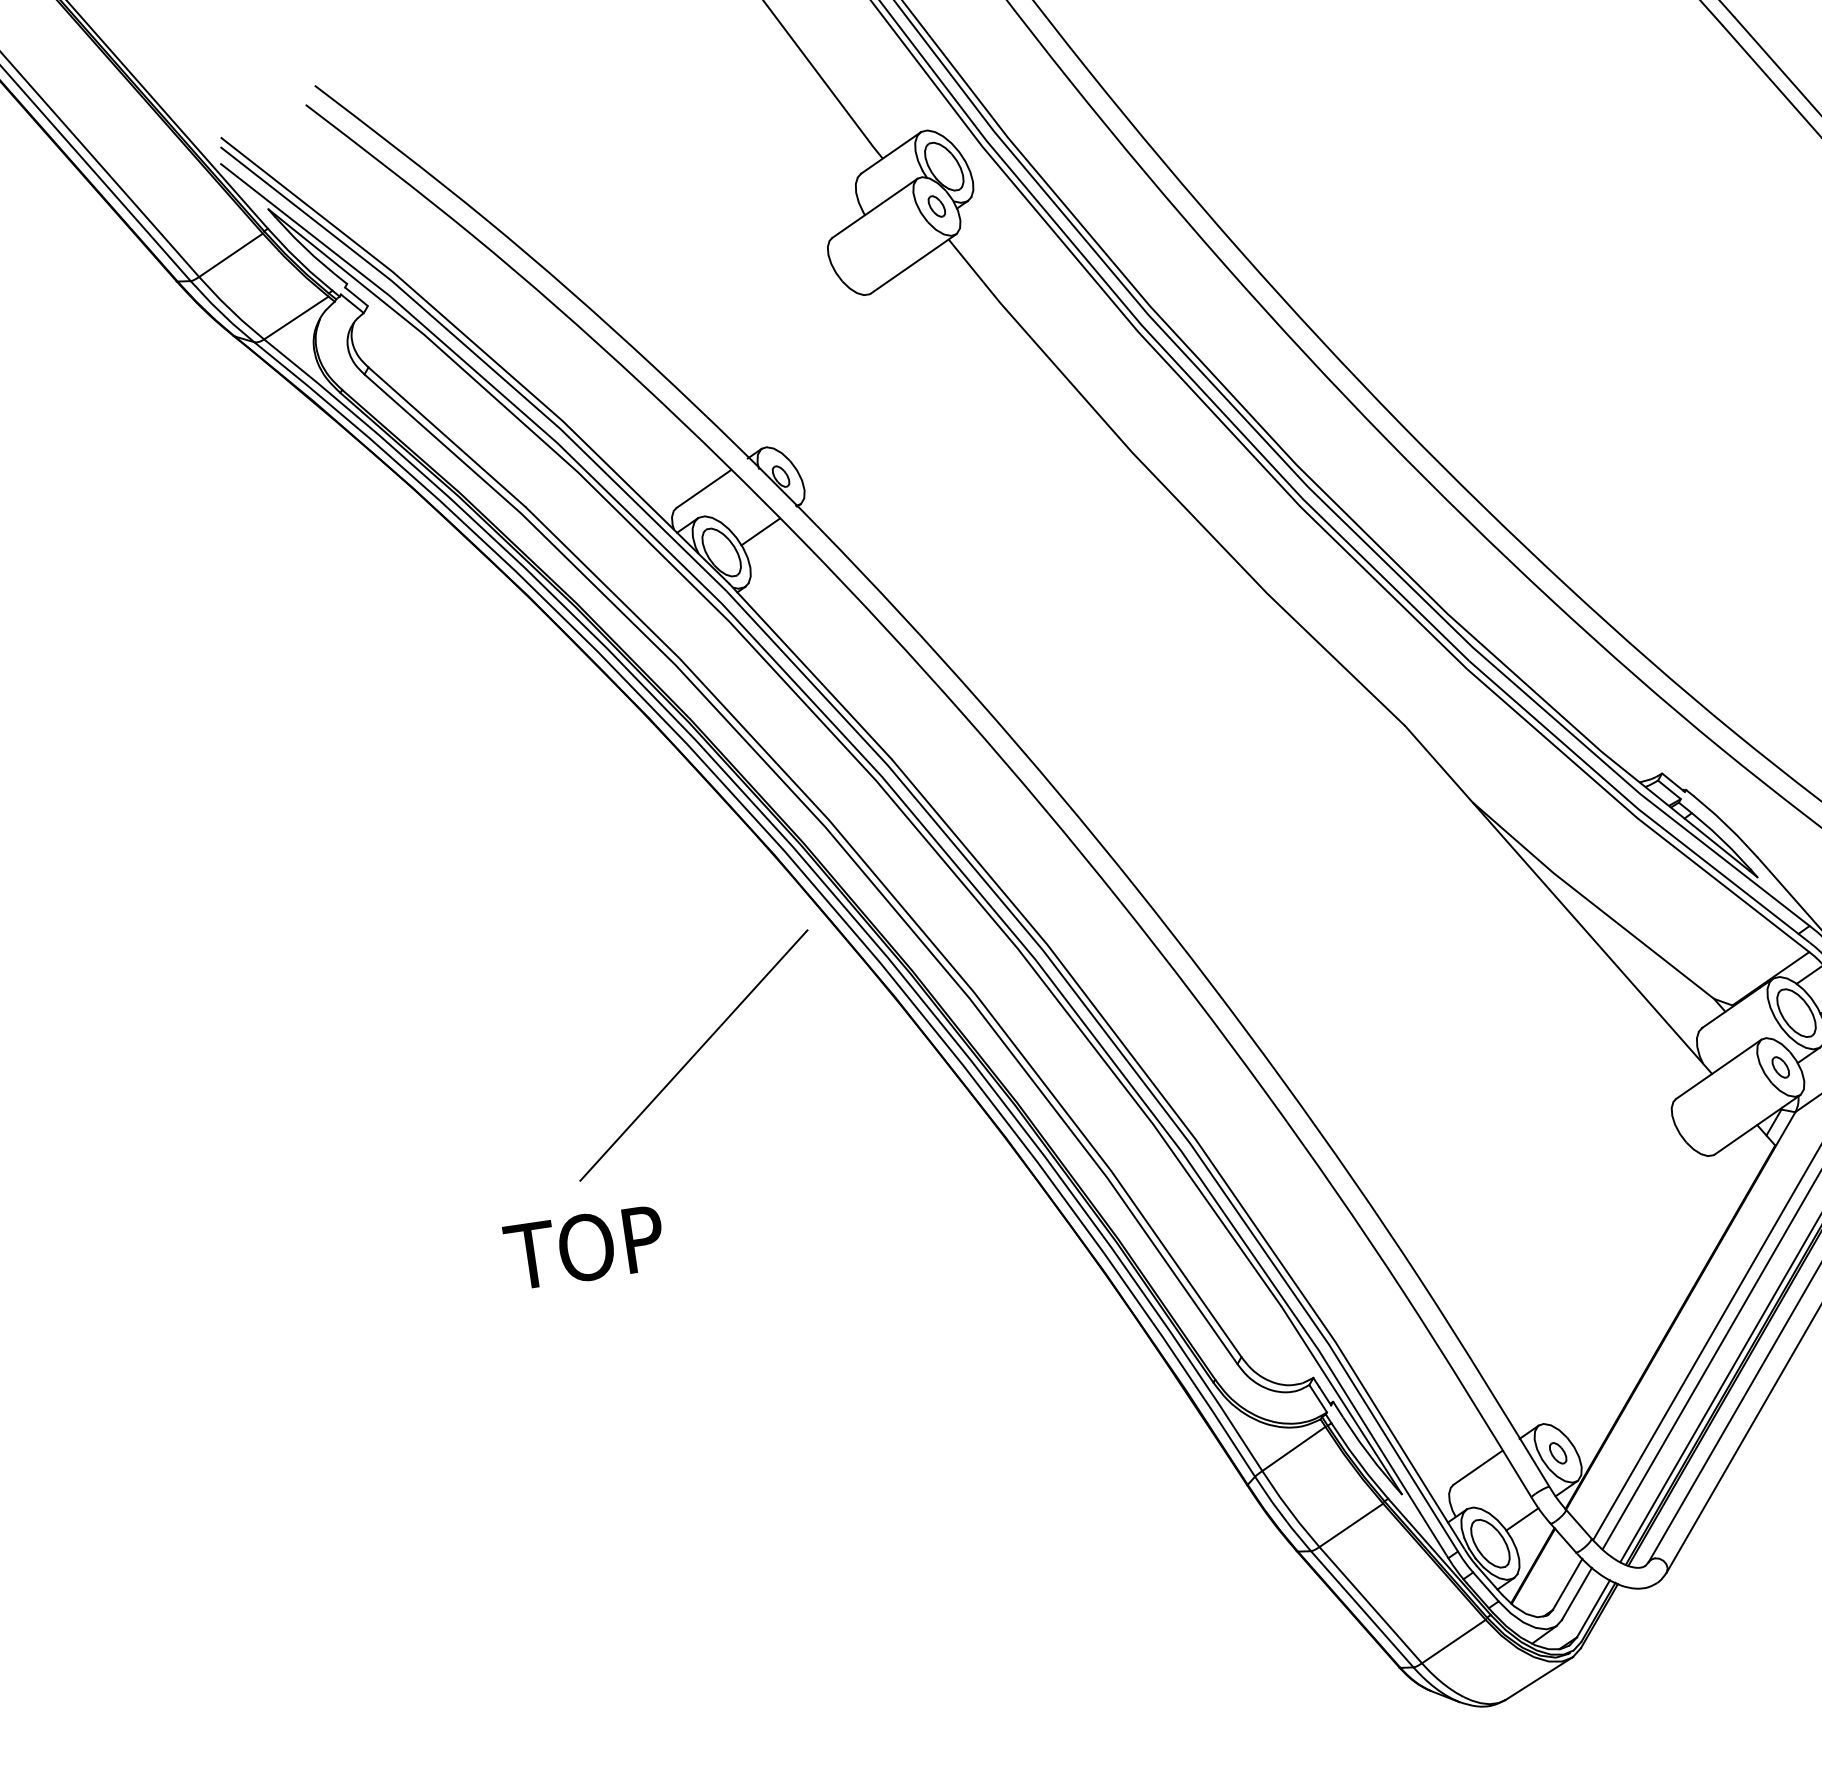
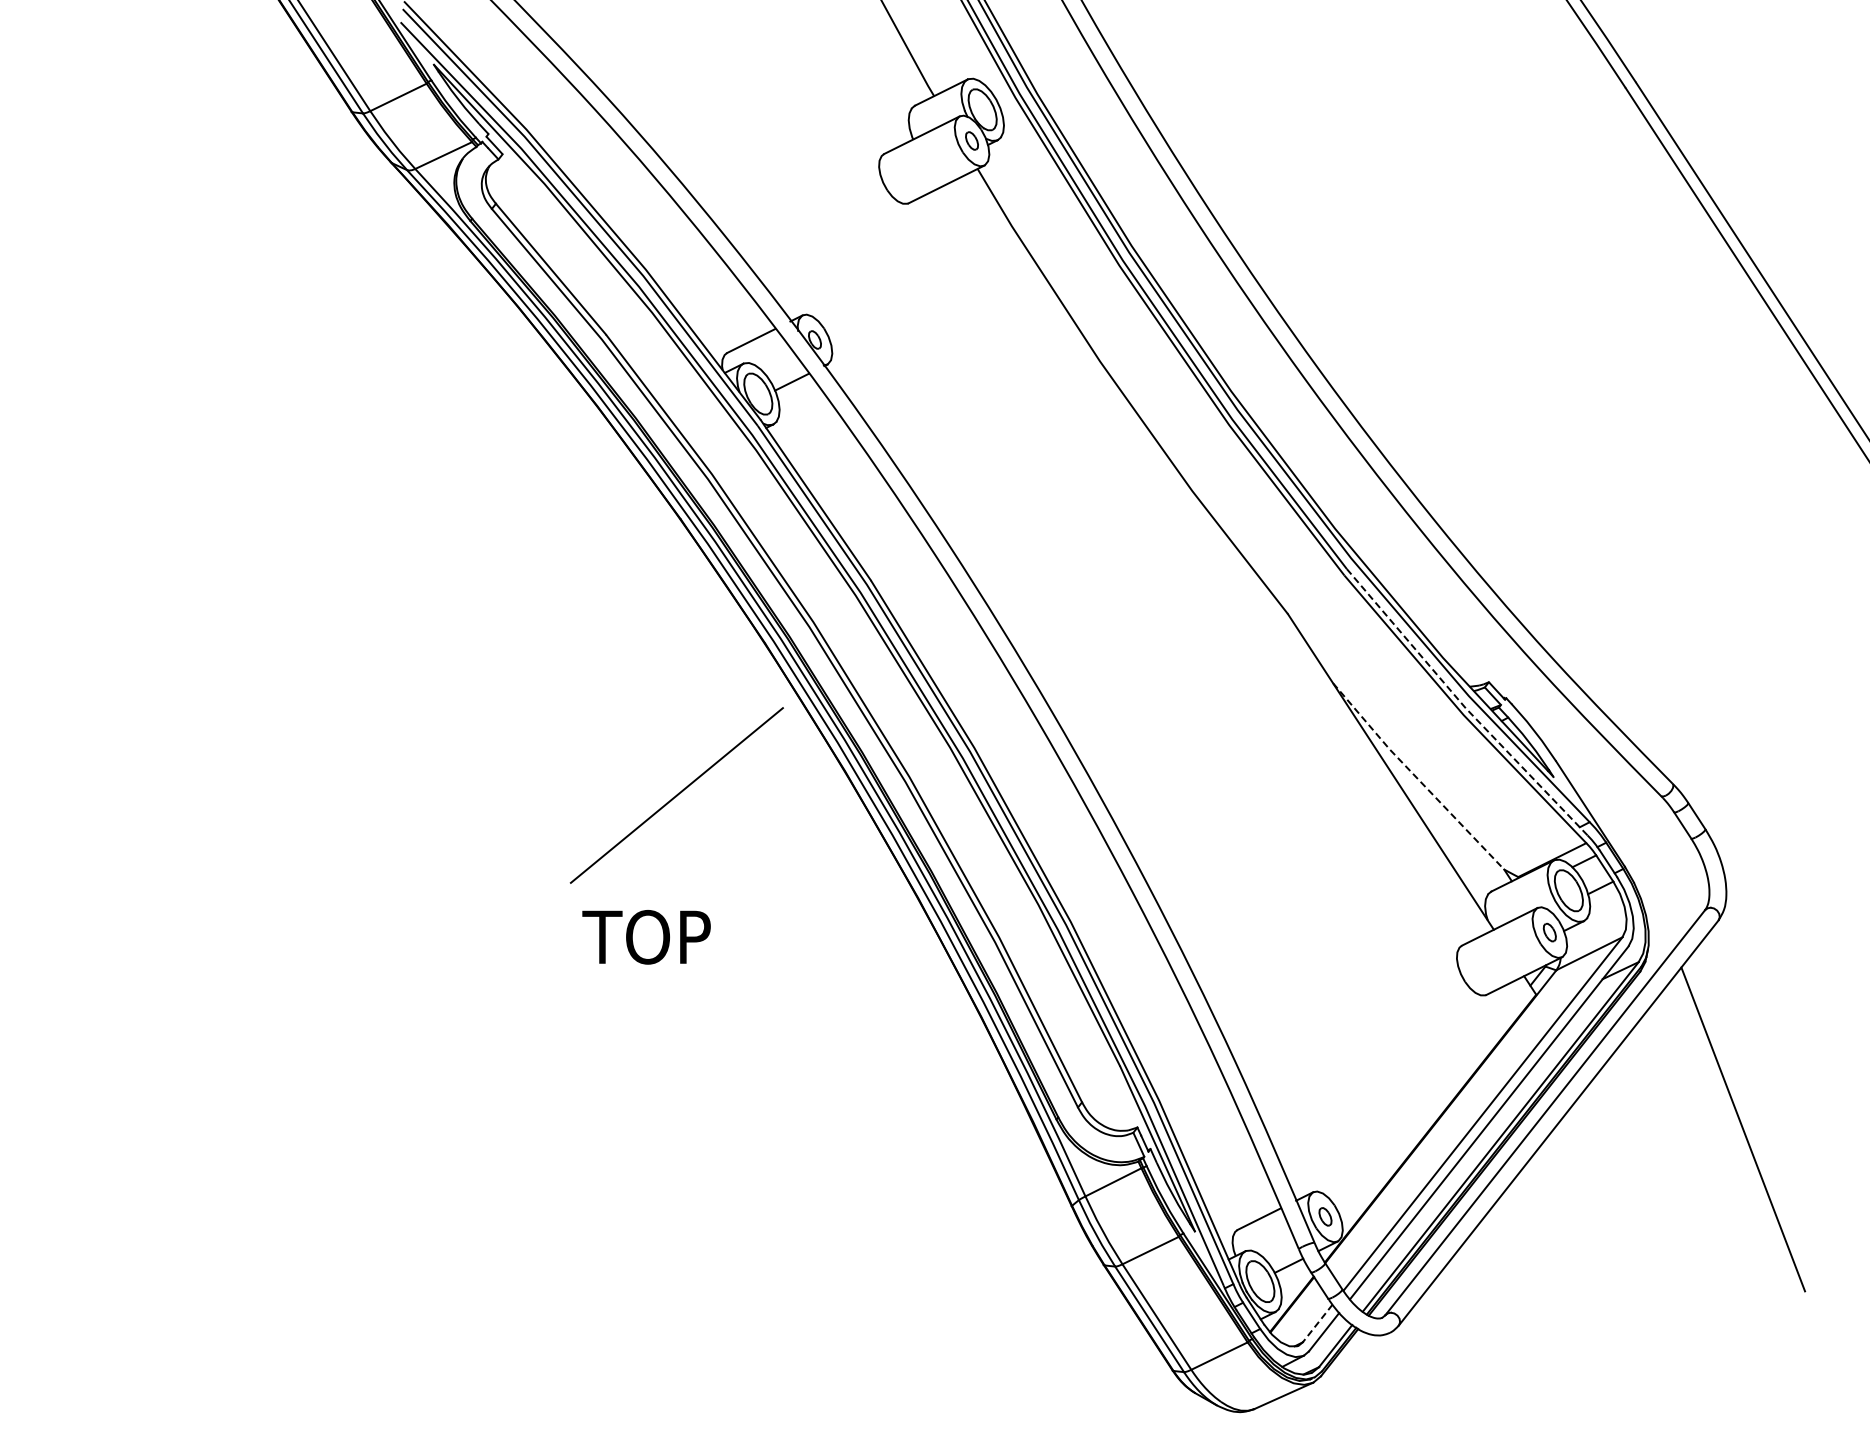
line: (1636, 807) -> (1464, 706), solid -> dashed
line: (1590, 902) -> (1416, 777), solid -> dashed
text: (584, 1248) -> (646, 937), moved
line: (1567, 1584) -> (1317, 1323), solid -> dashed

